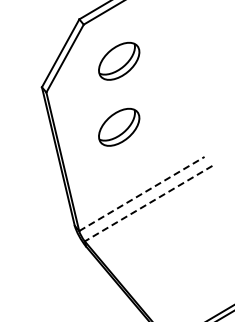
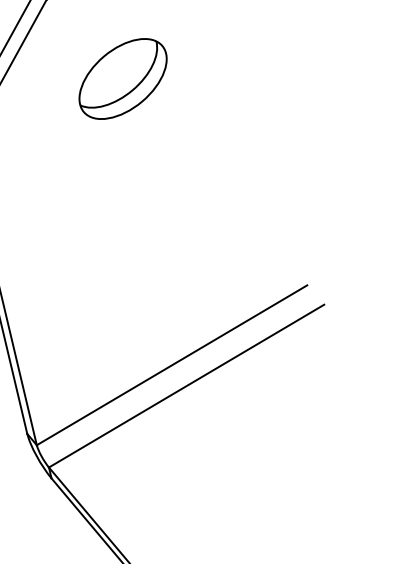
part: (119, 127) -> (123, 221), removed
line: (141, 194) -> (171, 366), dashed -> solid
line: (148, 203) -> (186, 385), dashed -> solid

